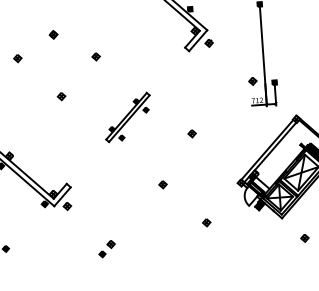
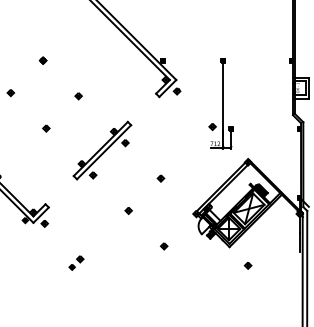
part: (52, 34) -> (42, 60), moved
part: (127, 117) -> (102, 150), size x1.43
part: (191, 133) -> (160, 178), moved

